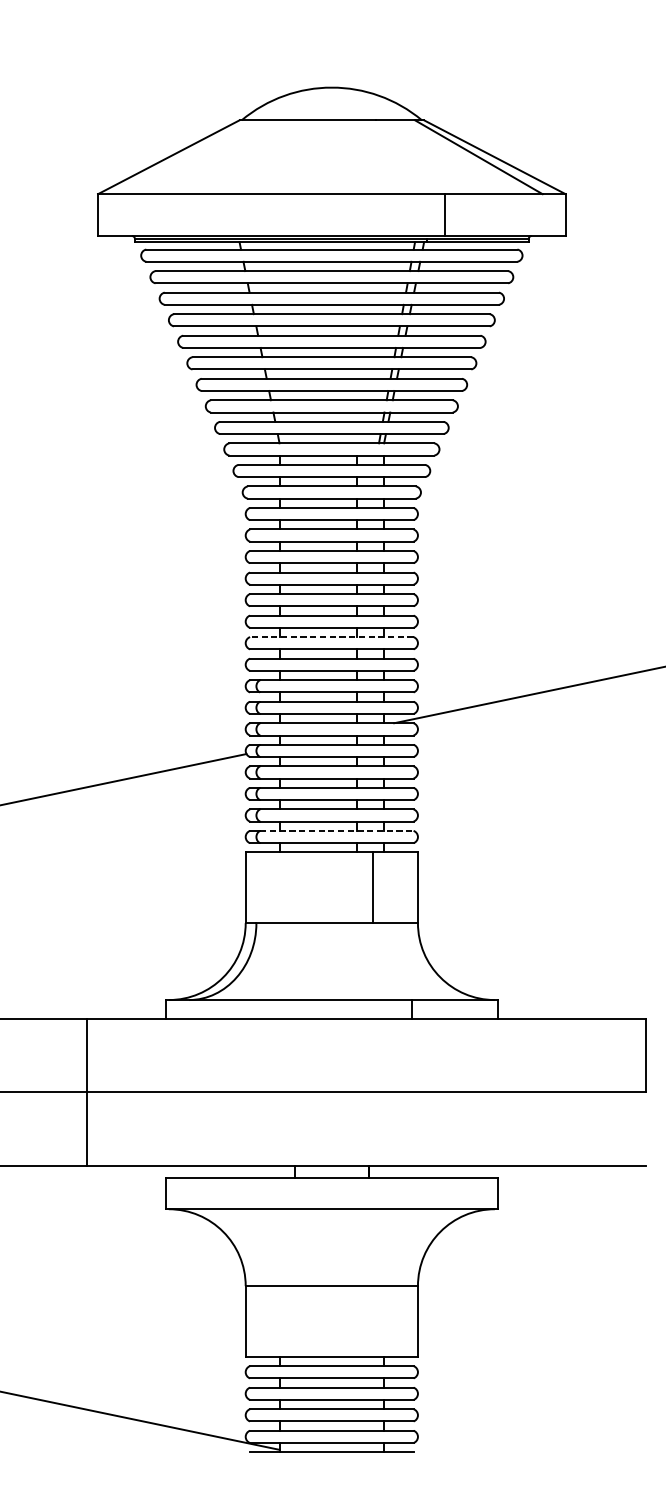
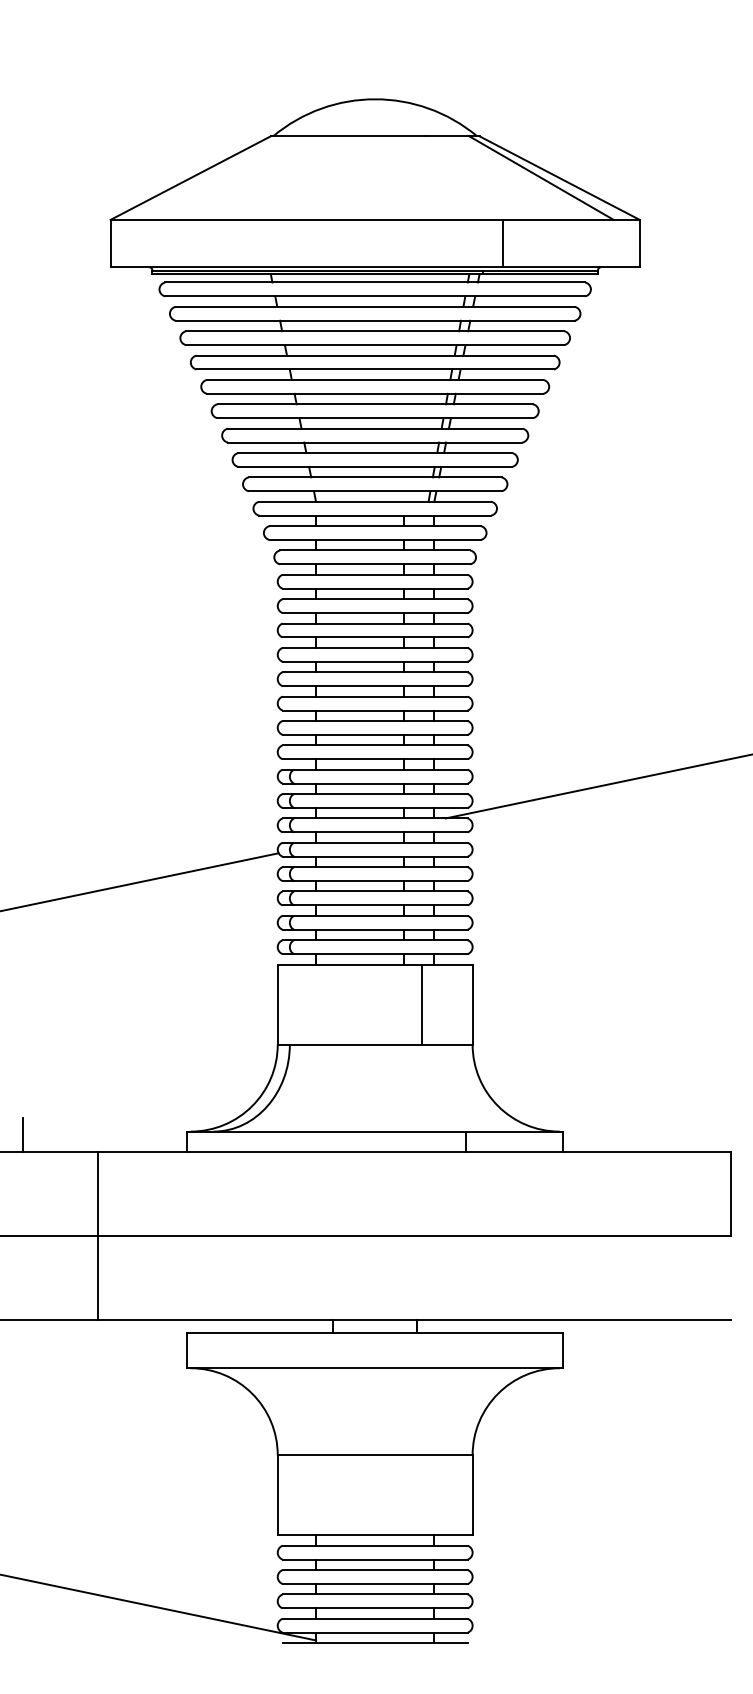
line: (331, 636) -> (374, 720), dashed -> solid
line: (336, 831) -> (380, 940), dashed -> solid
line: (20, 1002) -> (22, 1134), added

